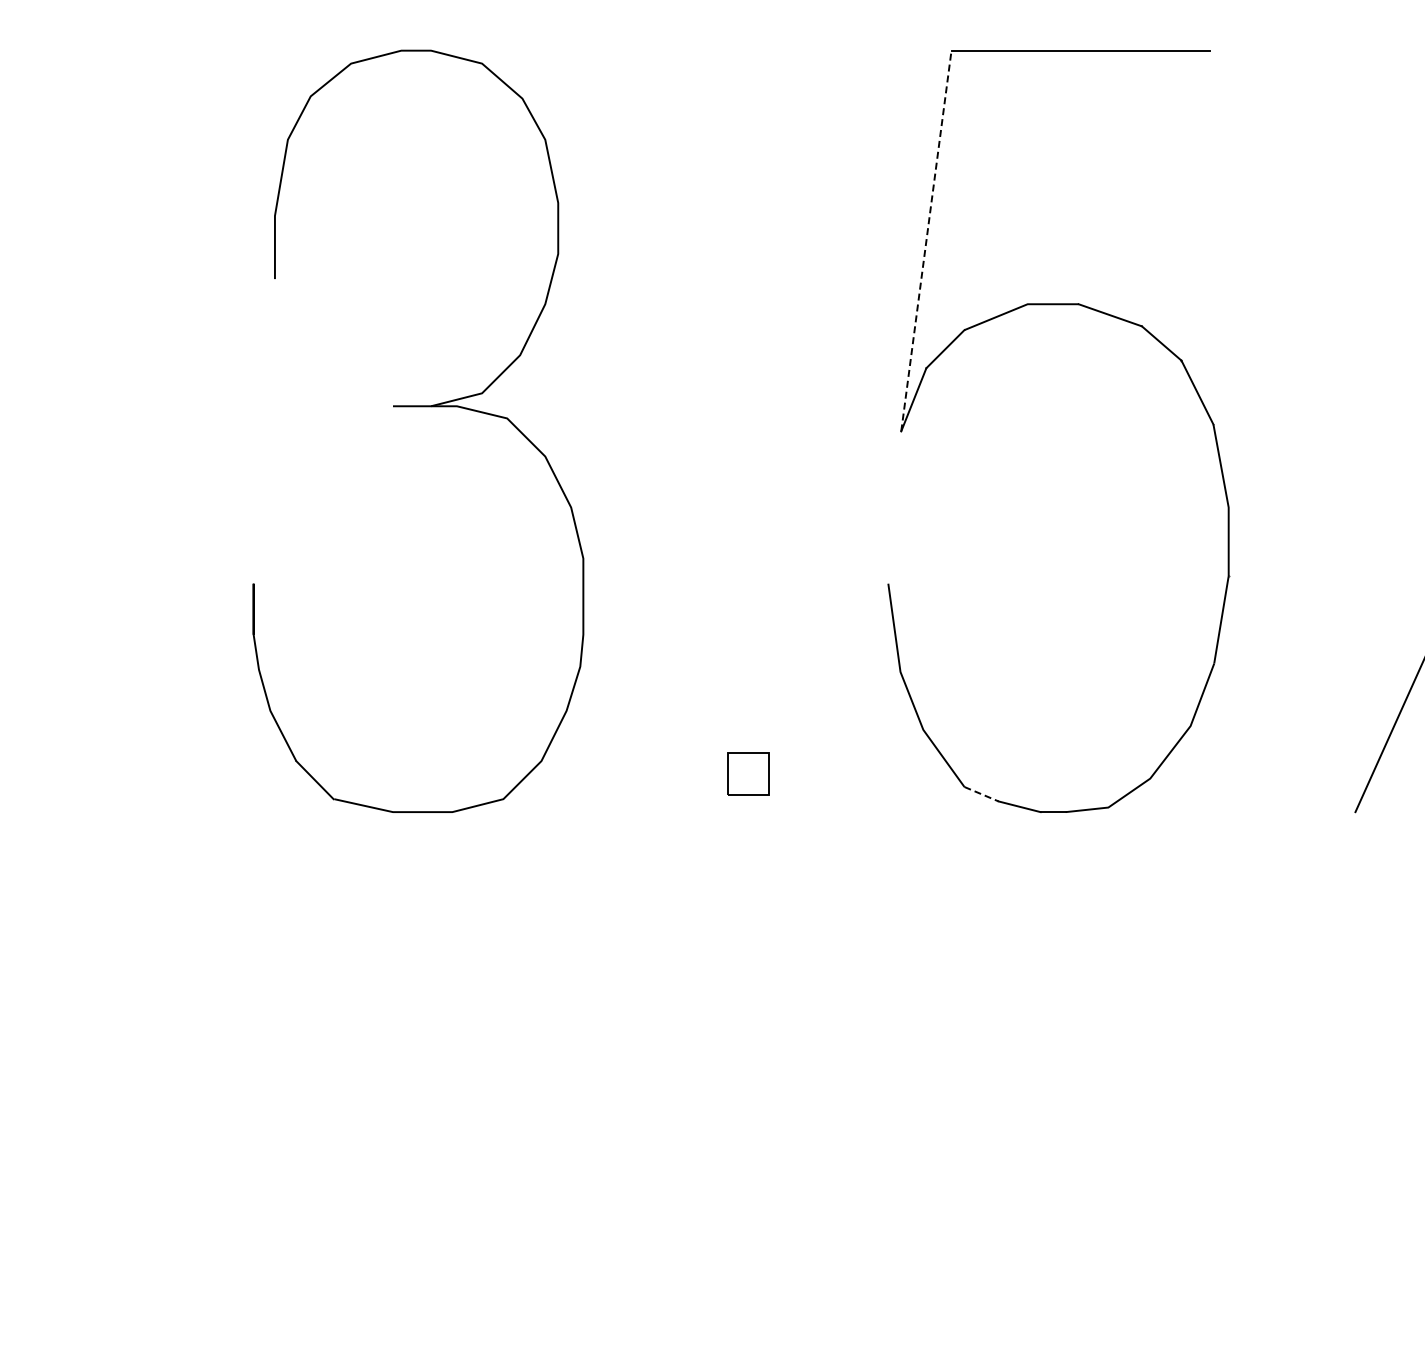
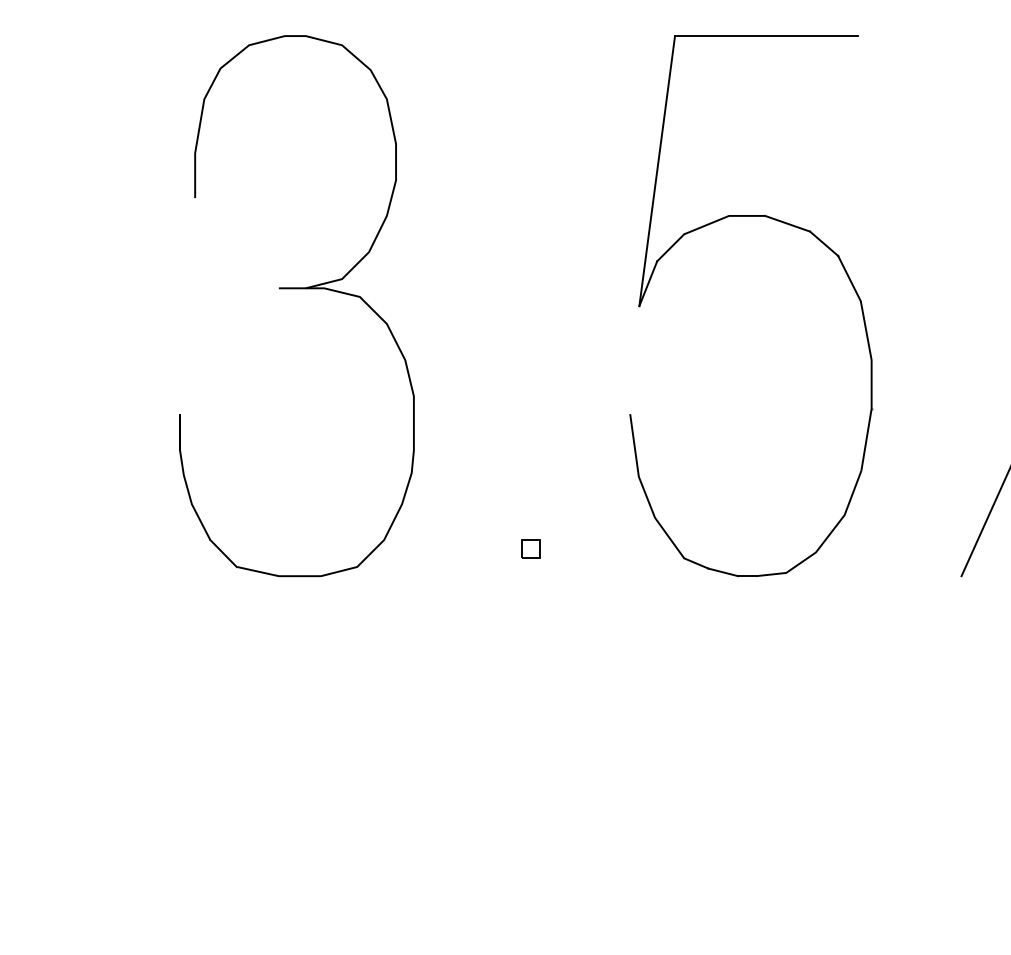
line: (926, 240) -> (657, 170), dashed -> solid
part: (748, 773) -> (531, 548), size x0.62
line: (981, 794) -> (696, 563), dashed -> solid

